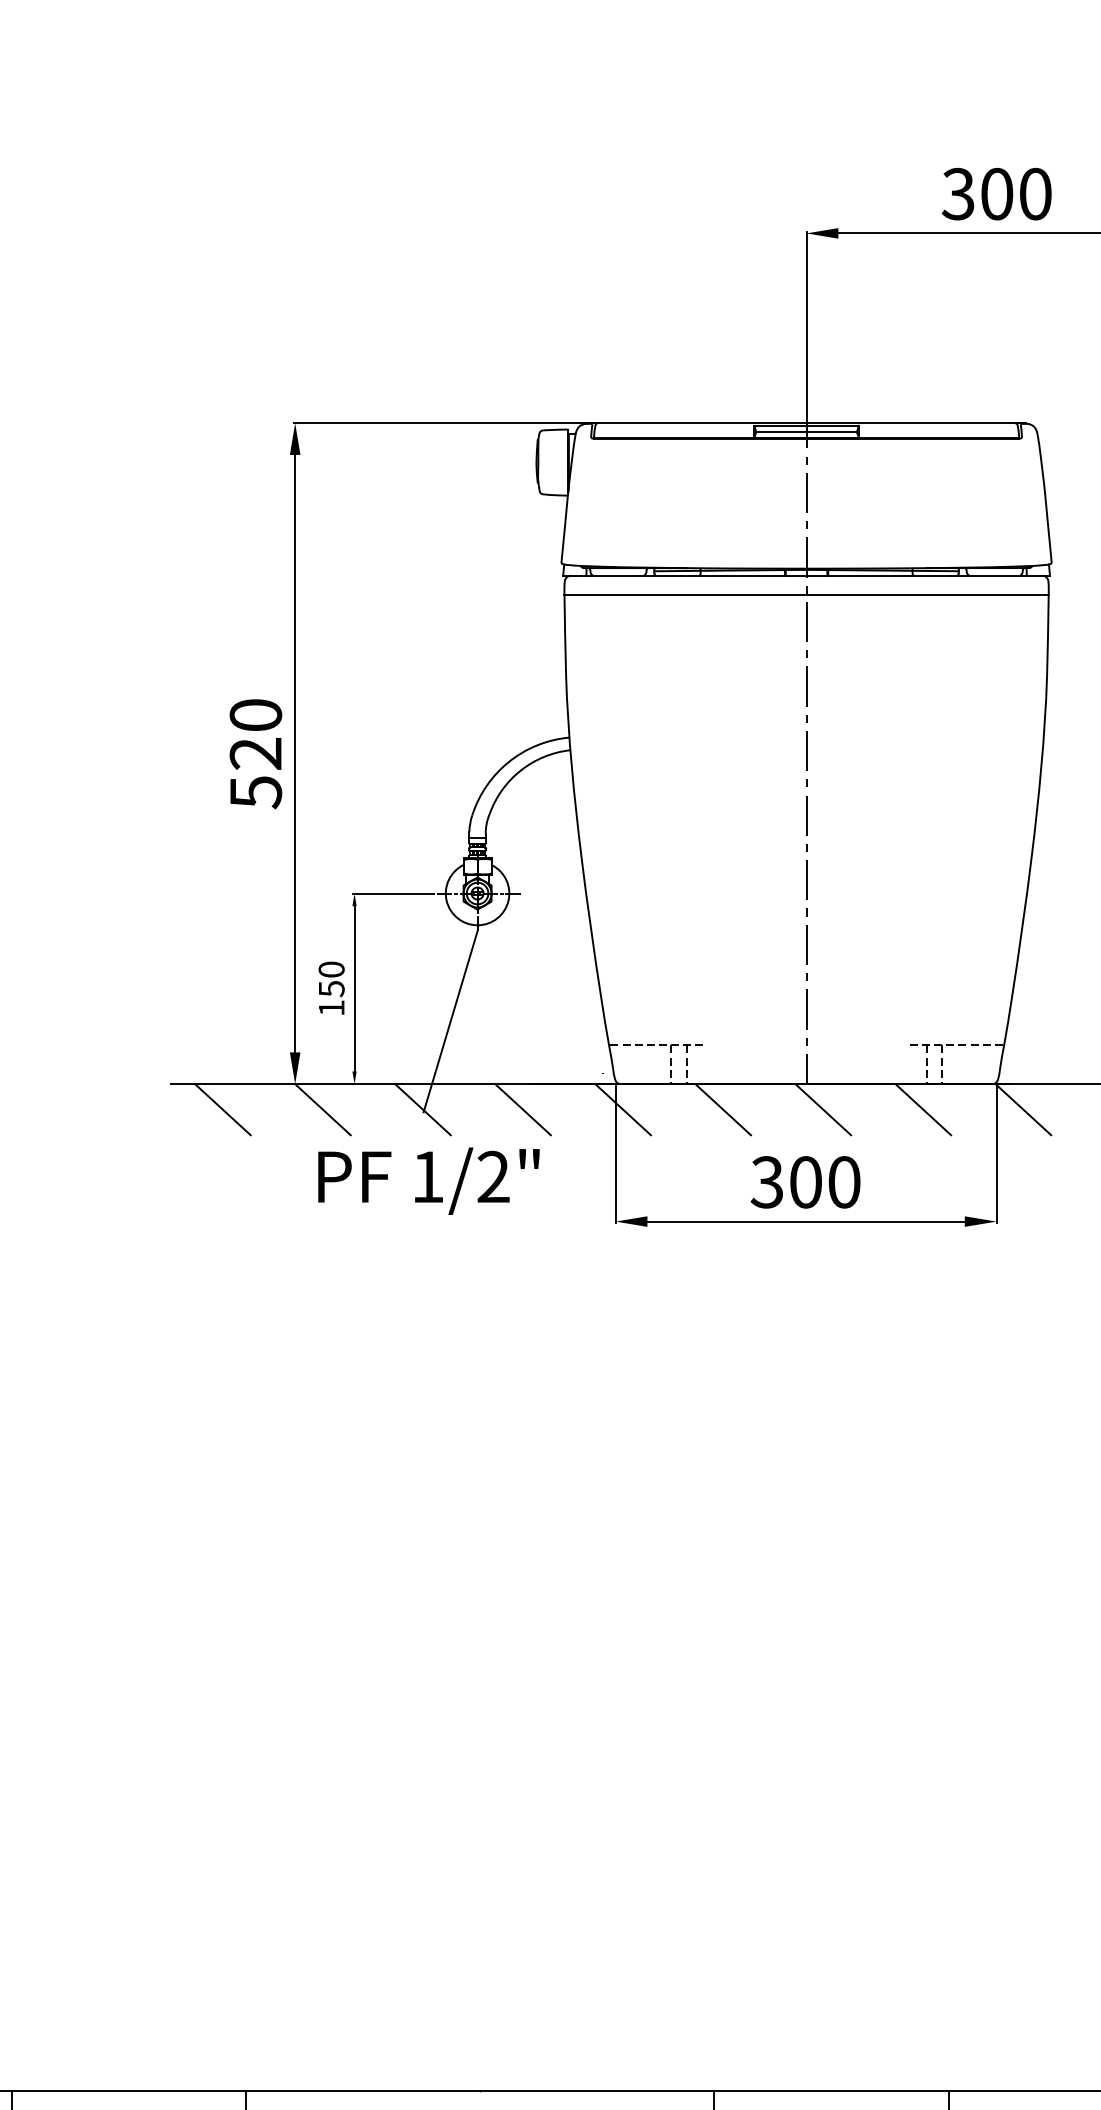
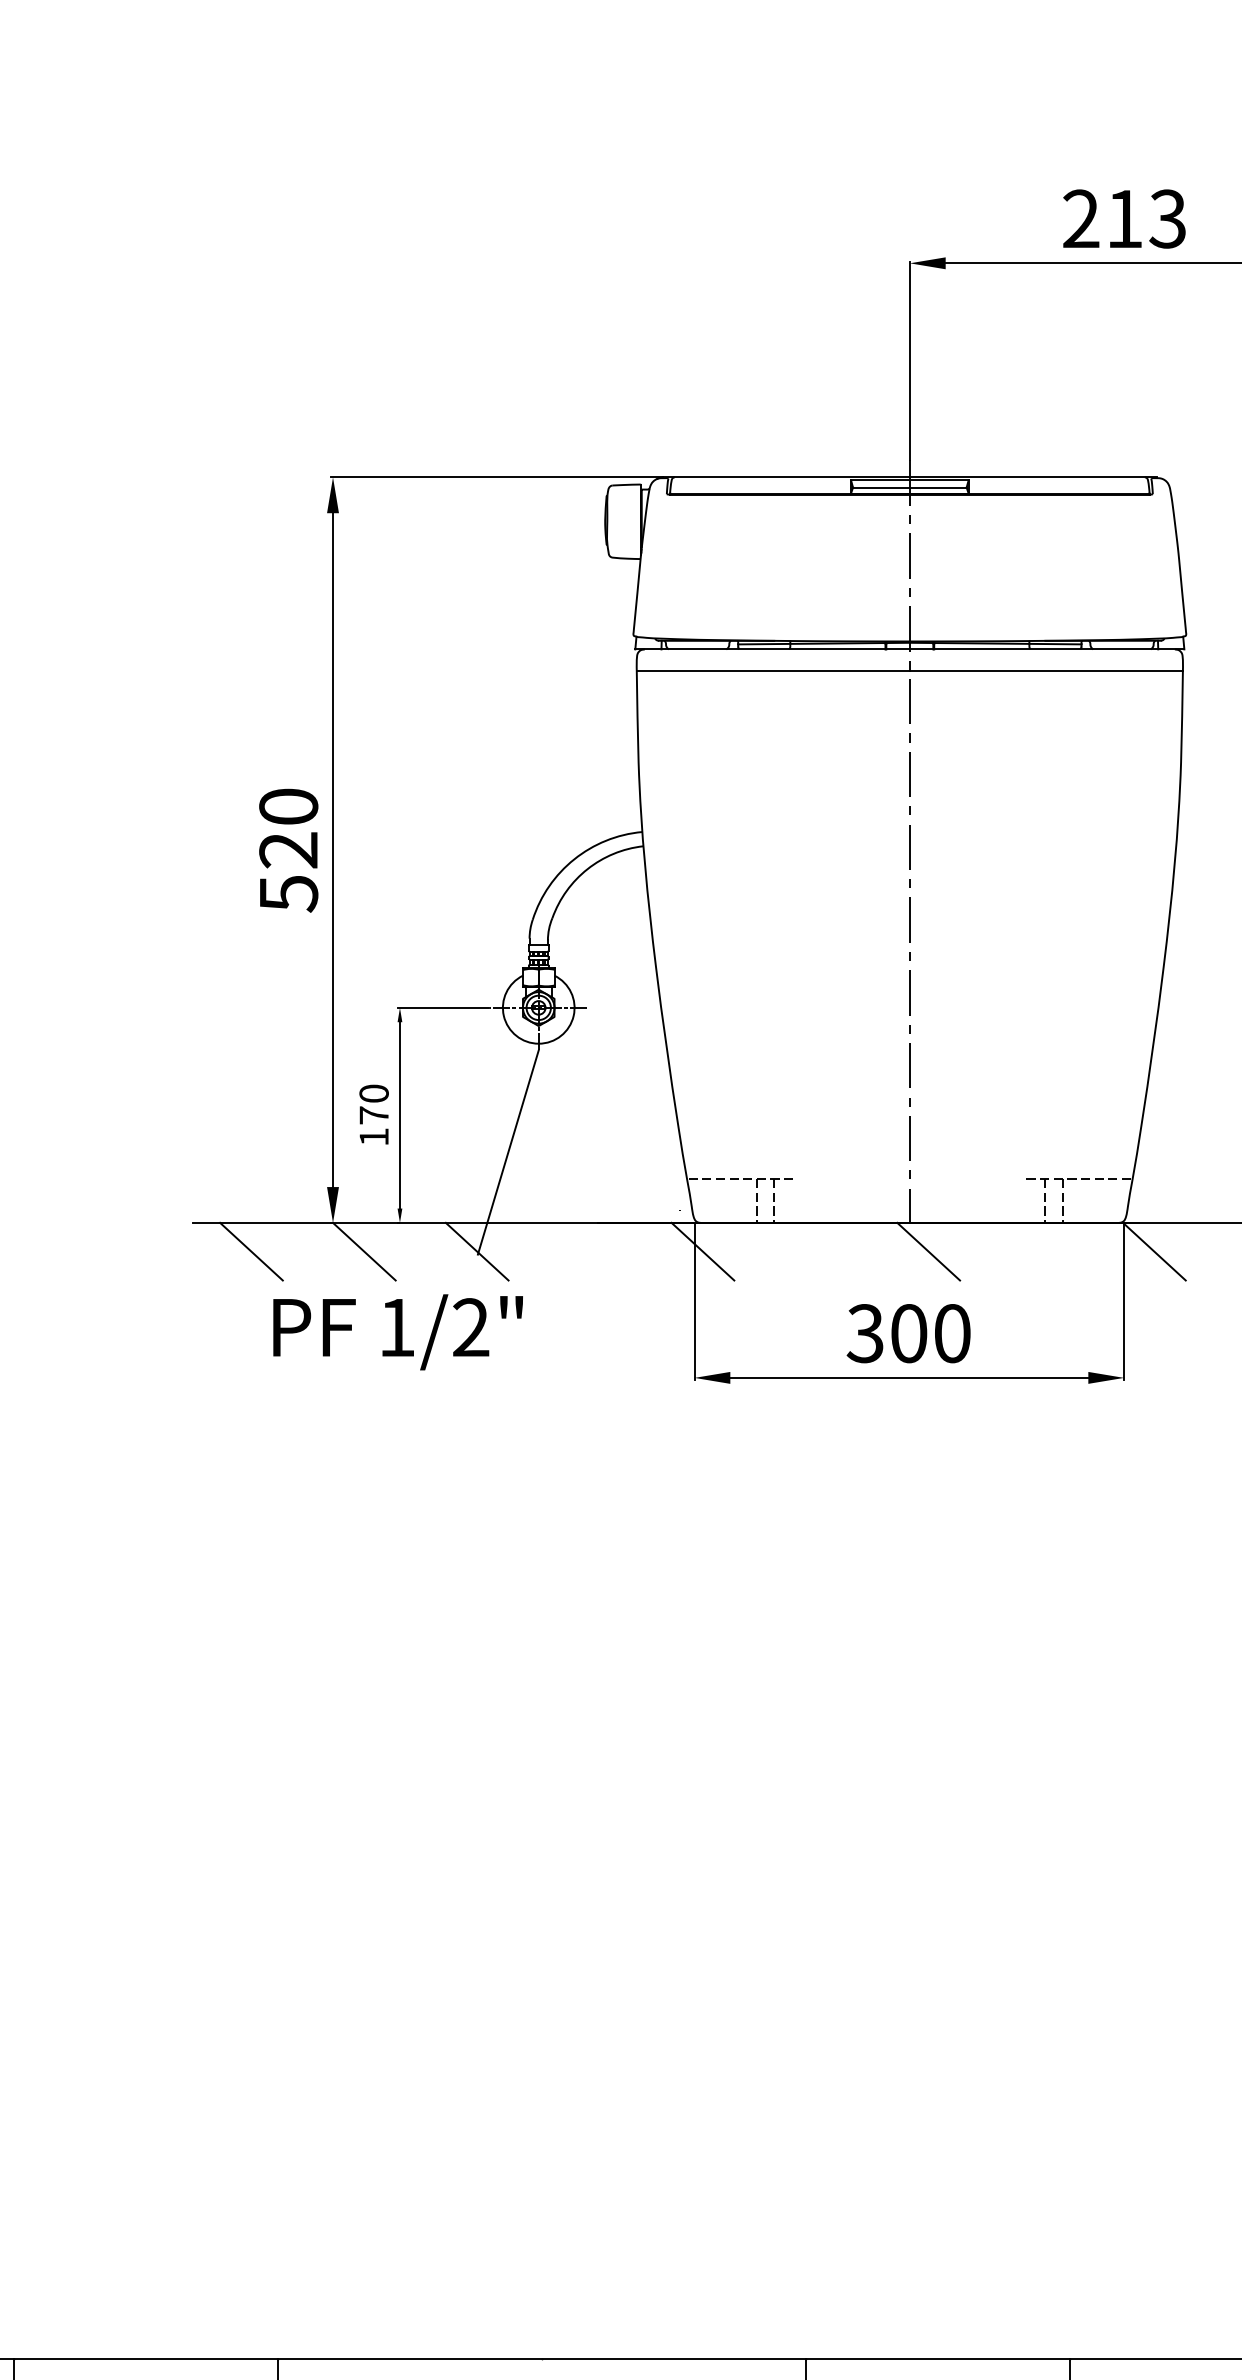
text: (996, 193) -> (1124, 218), 300 -> 213
text: (331, 988) -> (373, 1114), 150 -> 170
line: (522, 1109) -> (589, 1251), removed
line: (723, 1109) -> (816, 1251), removed
line: (923, 1109) -> (1041, 1251), removed
text: (428, 1180) -> (397, 1331), moved

